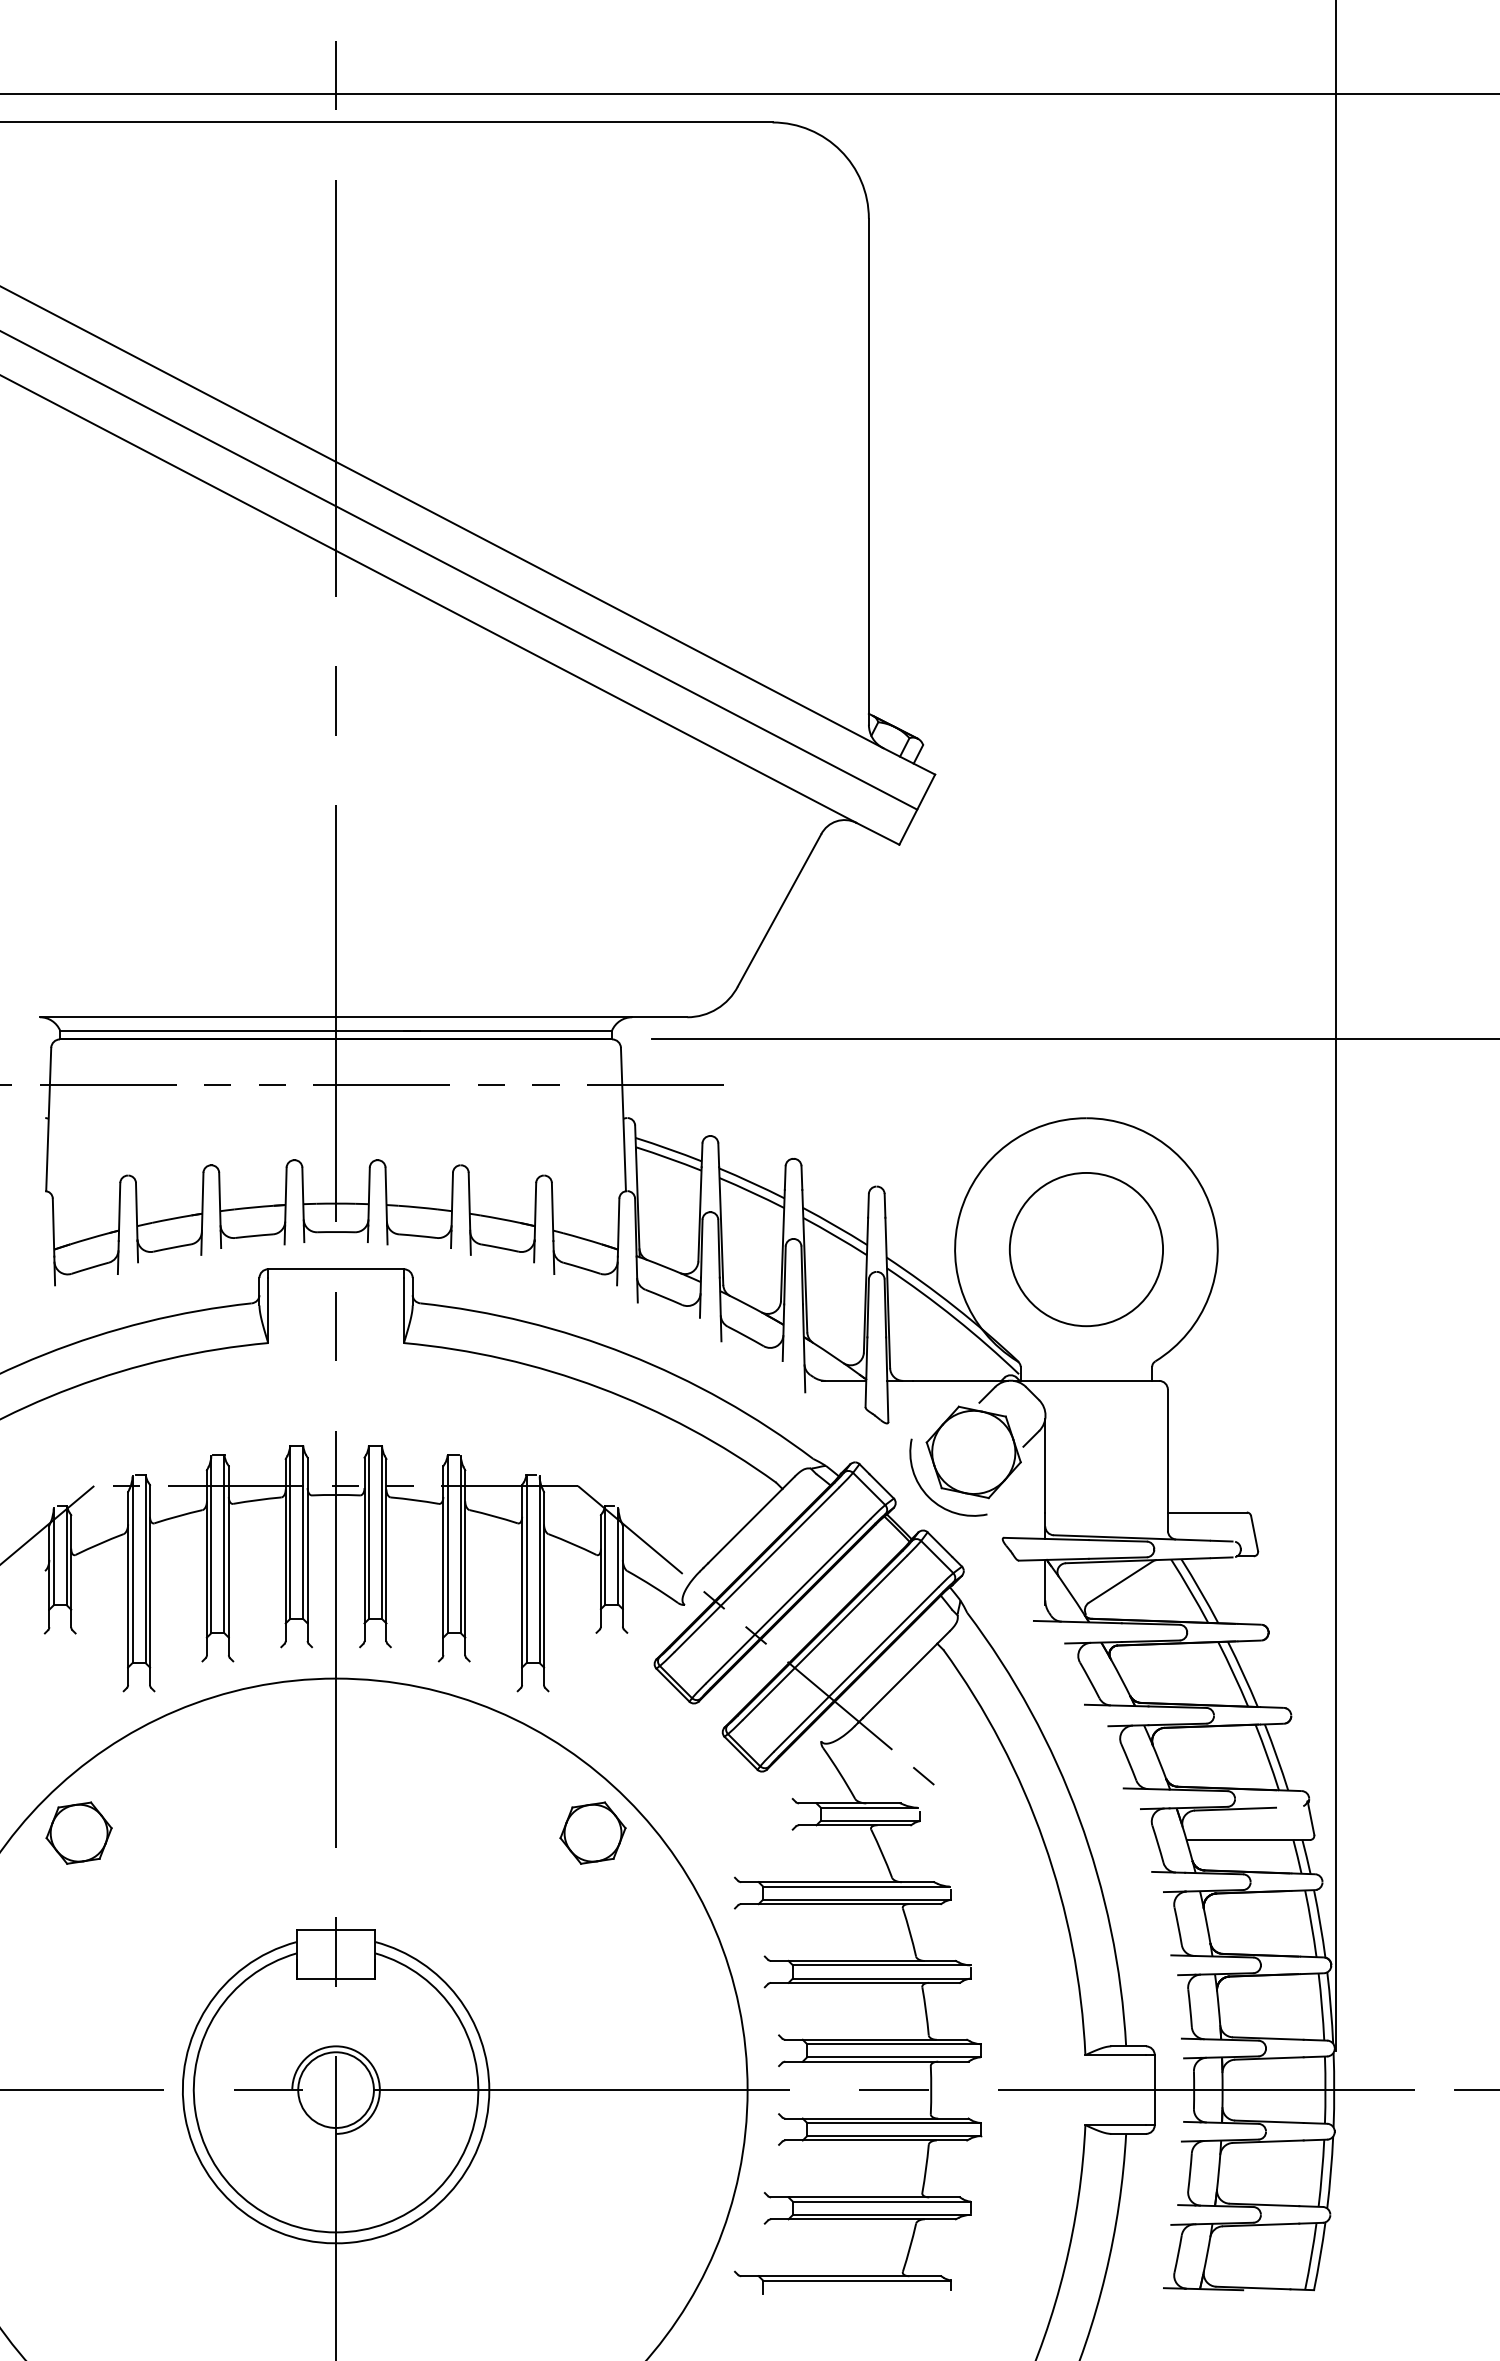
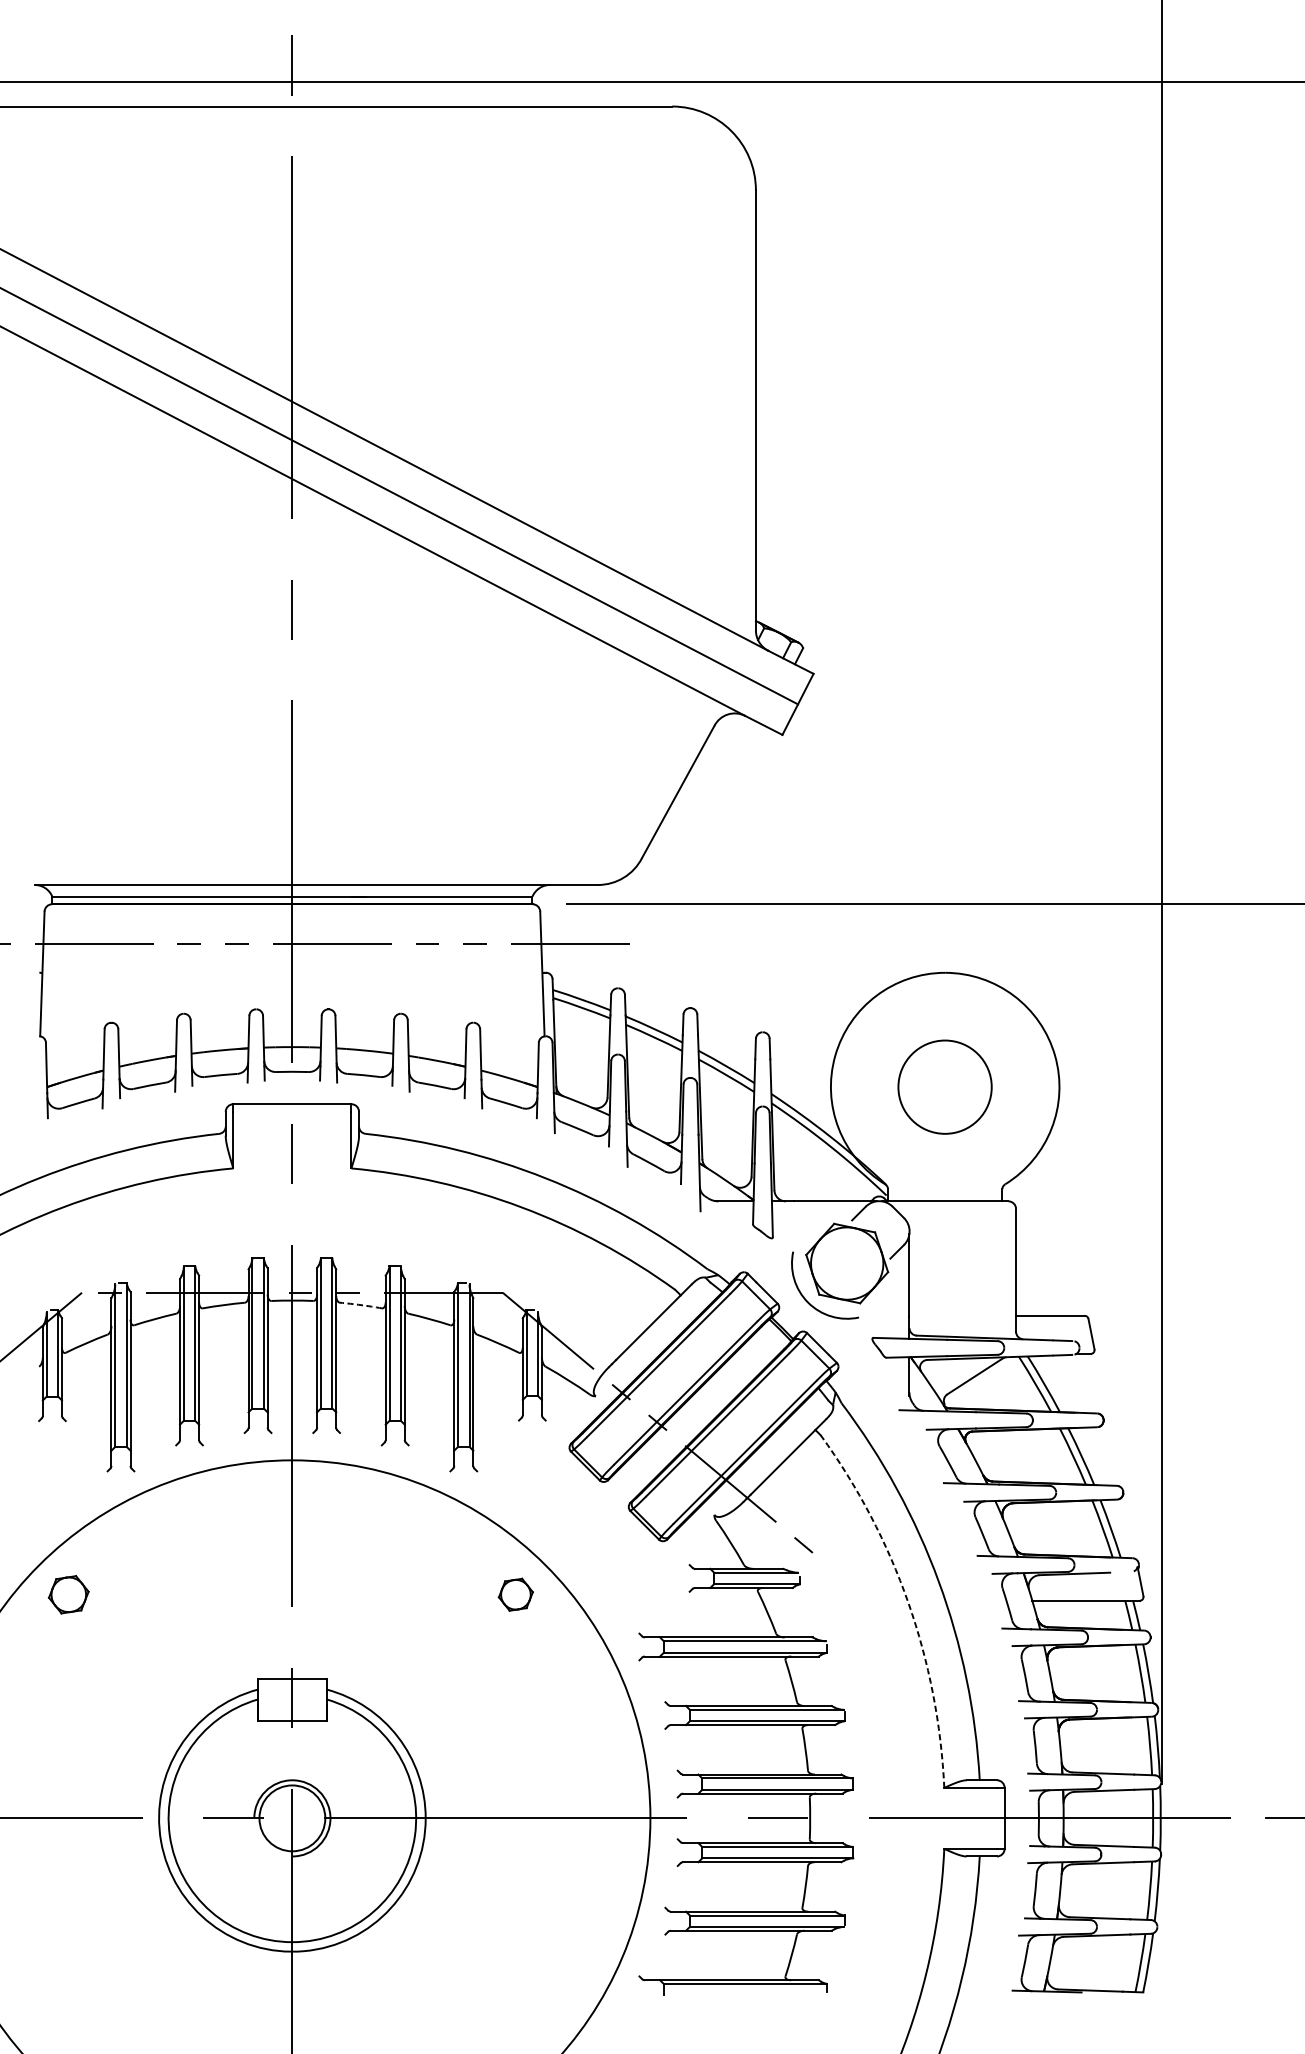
circle: (1085, 1249) -> (944, 1087), size x0.7
arc: (414, 1500) -> (360, 1305), solid -> dashed
part: (78, 1832) -> (68, 1594), size x0.7
part: (592, 1832) -> (515, 1594), size x0.6
arc: (1044, 1842) -> (908, 1602), solid -> dashed

